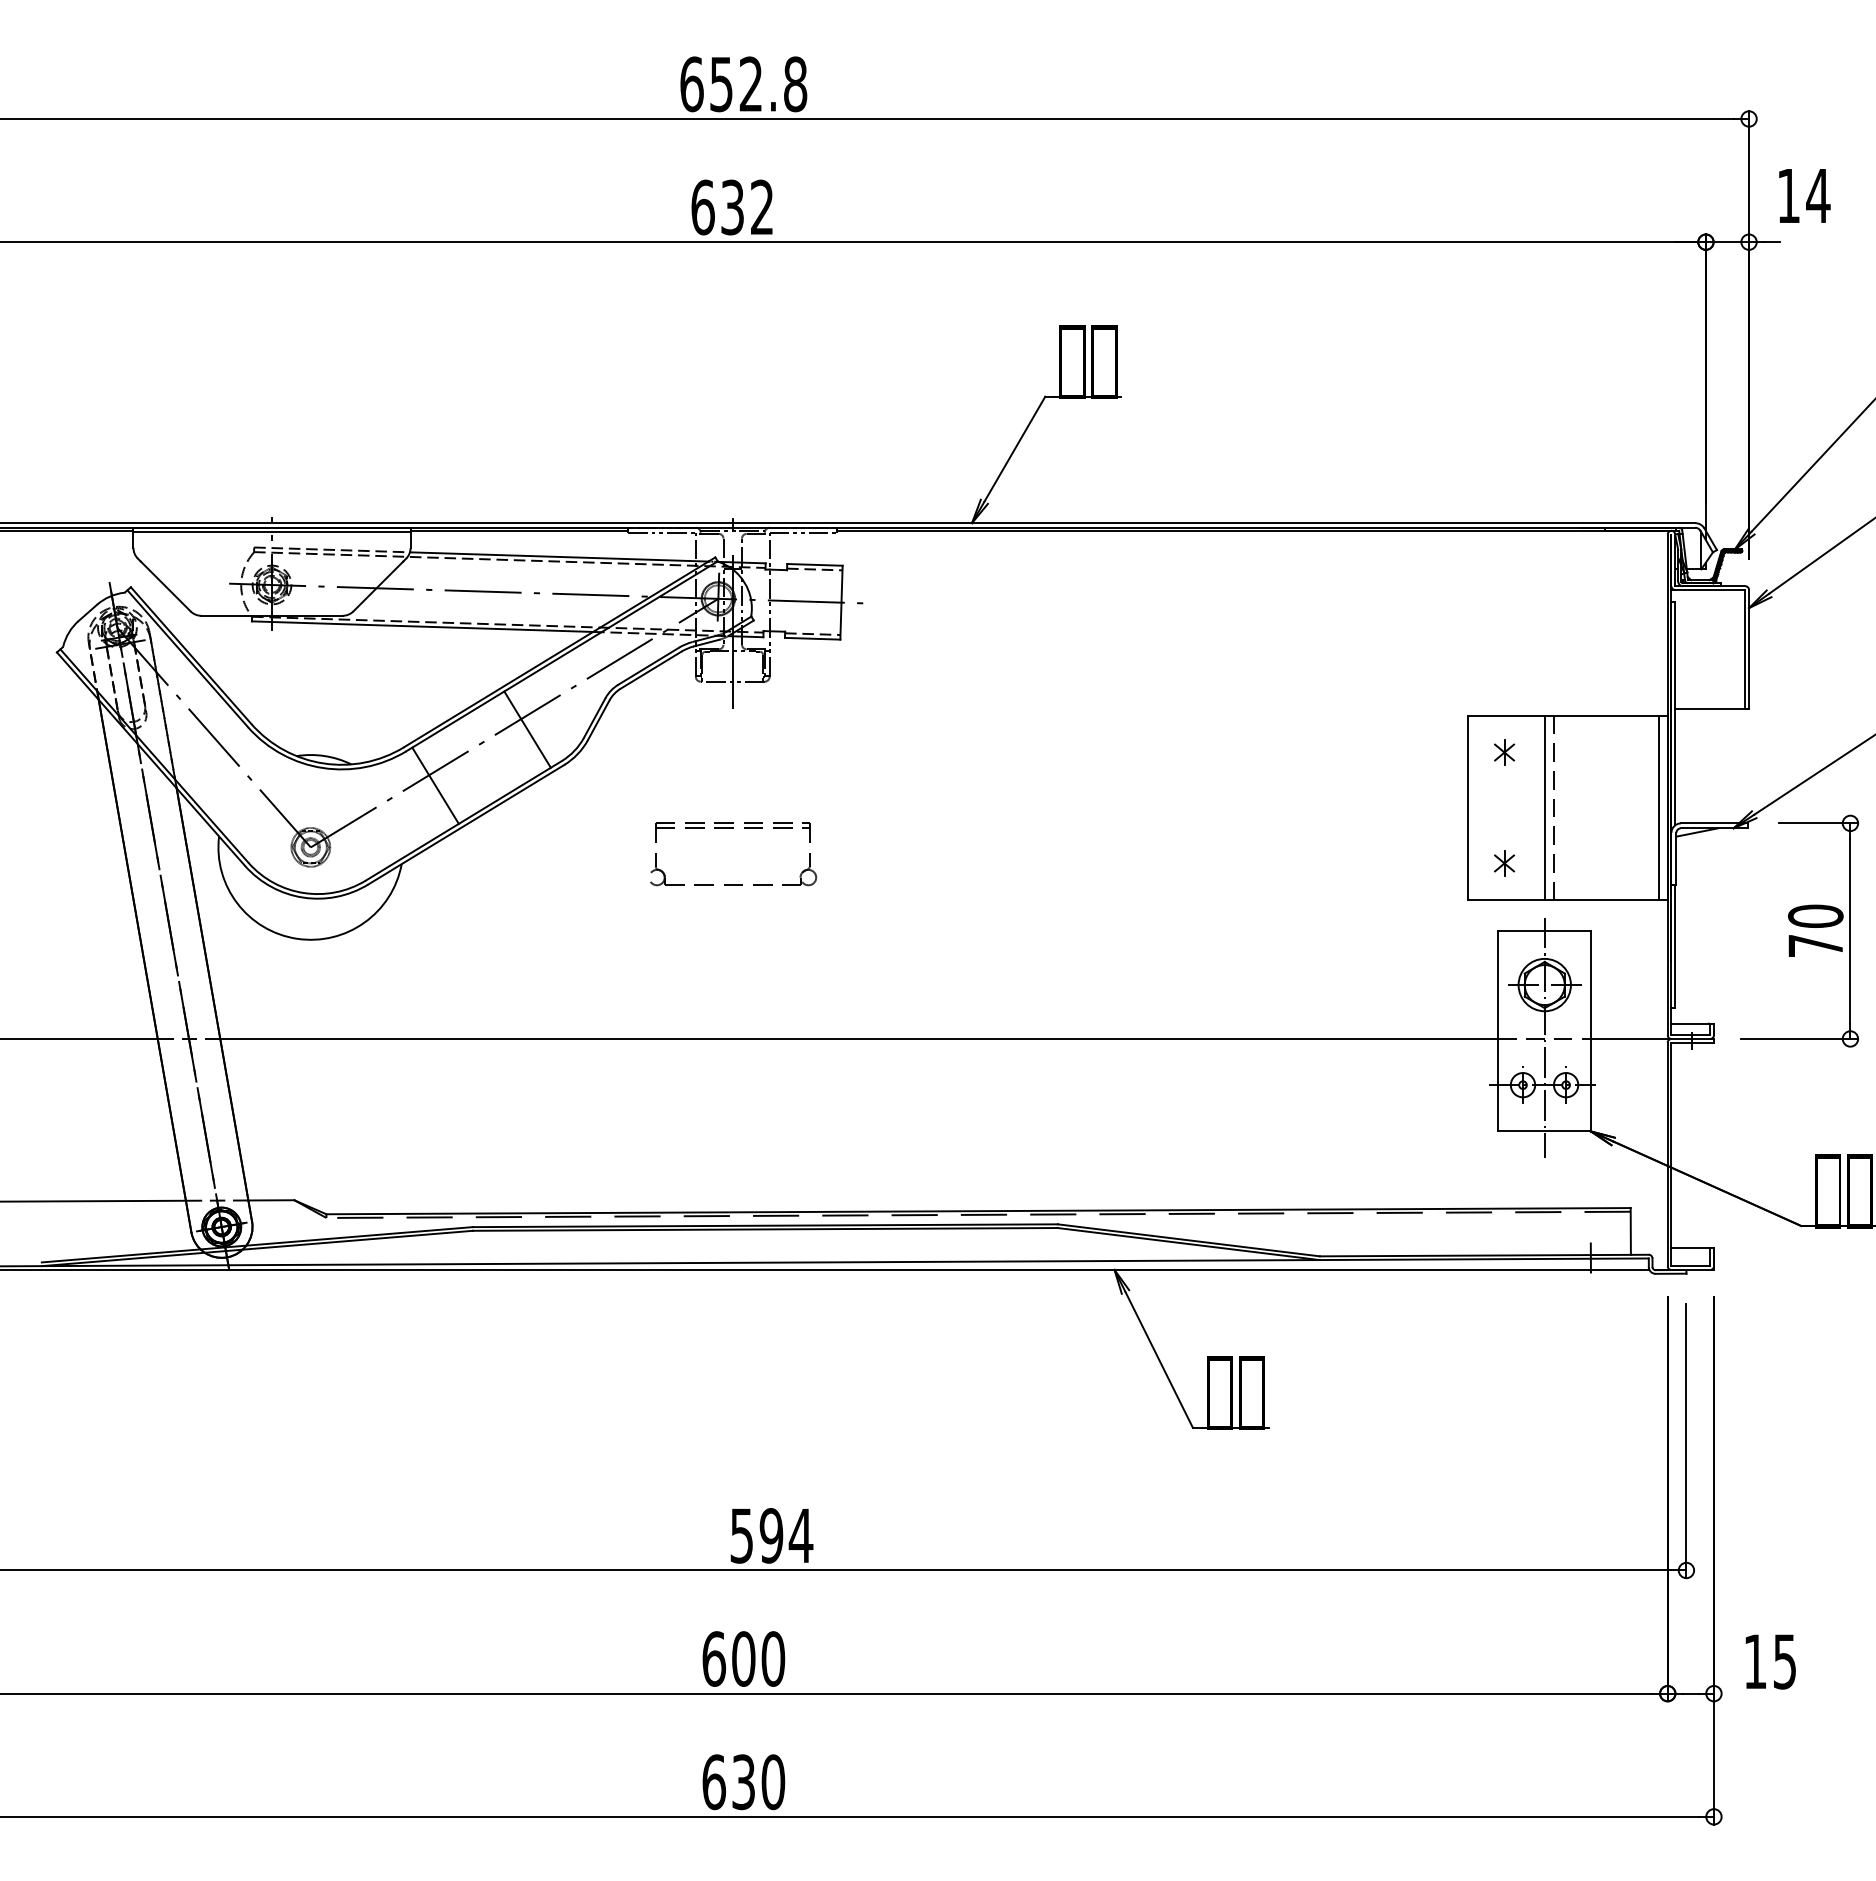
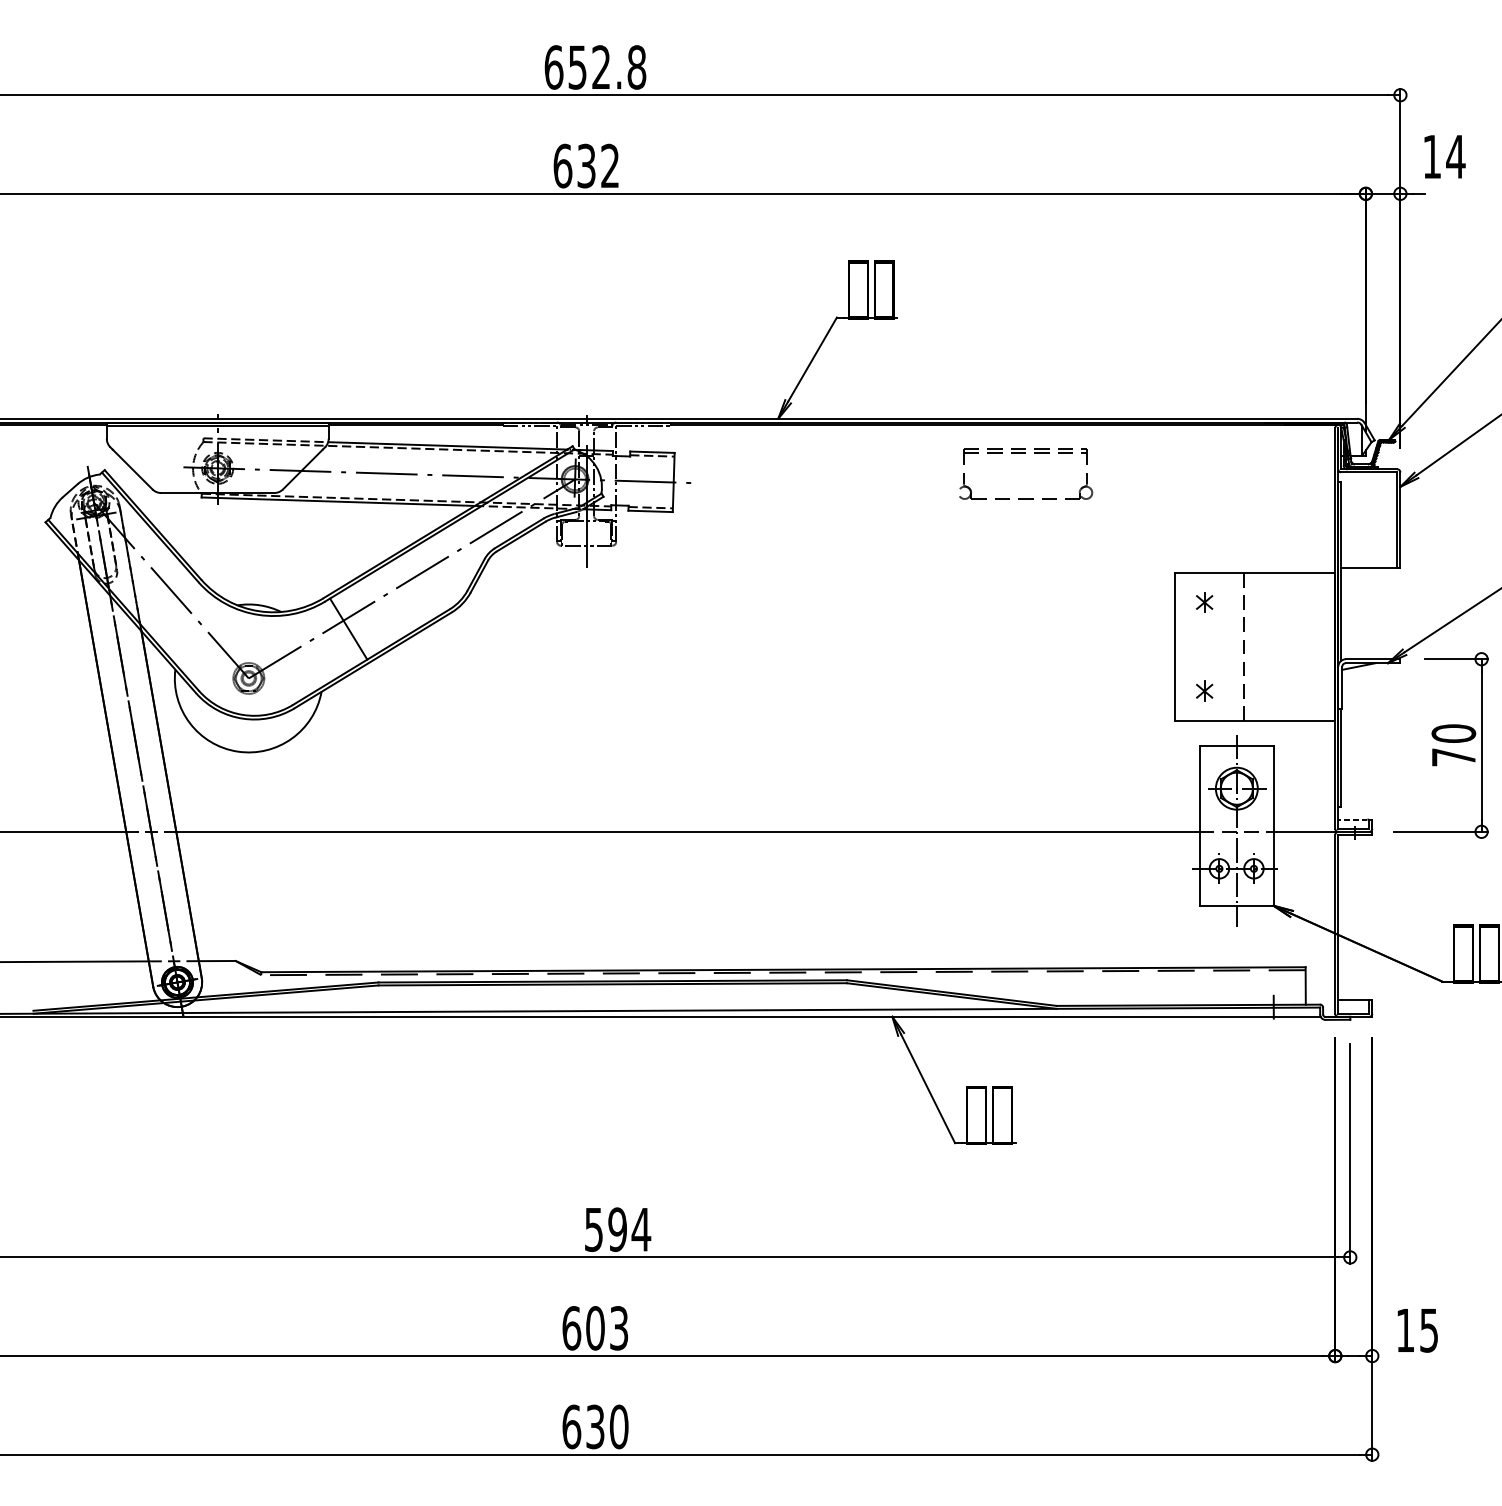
line: (527, 729) -> (422, 584), removed
line: (1544, 807) -> (1236, 646), removed
line: (1658, 807) -> (1327, 646), removed
part: (733, 828) -> (1026, 453), moved
line: (1689, 1023) -> (1352, 819), solid -> dashed
text: (773, 1658) -> (619, 1327), 600 -> 603

